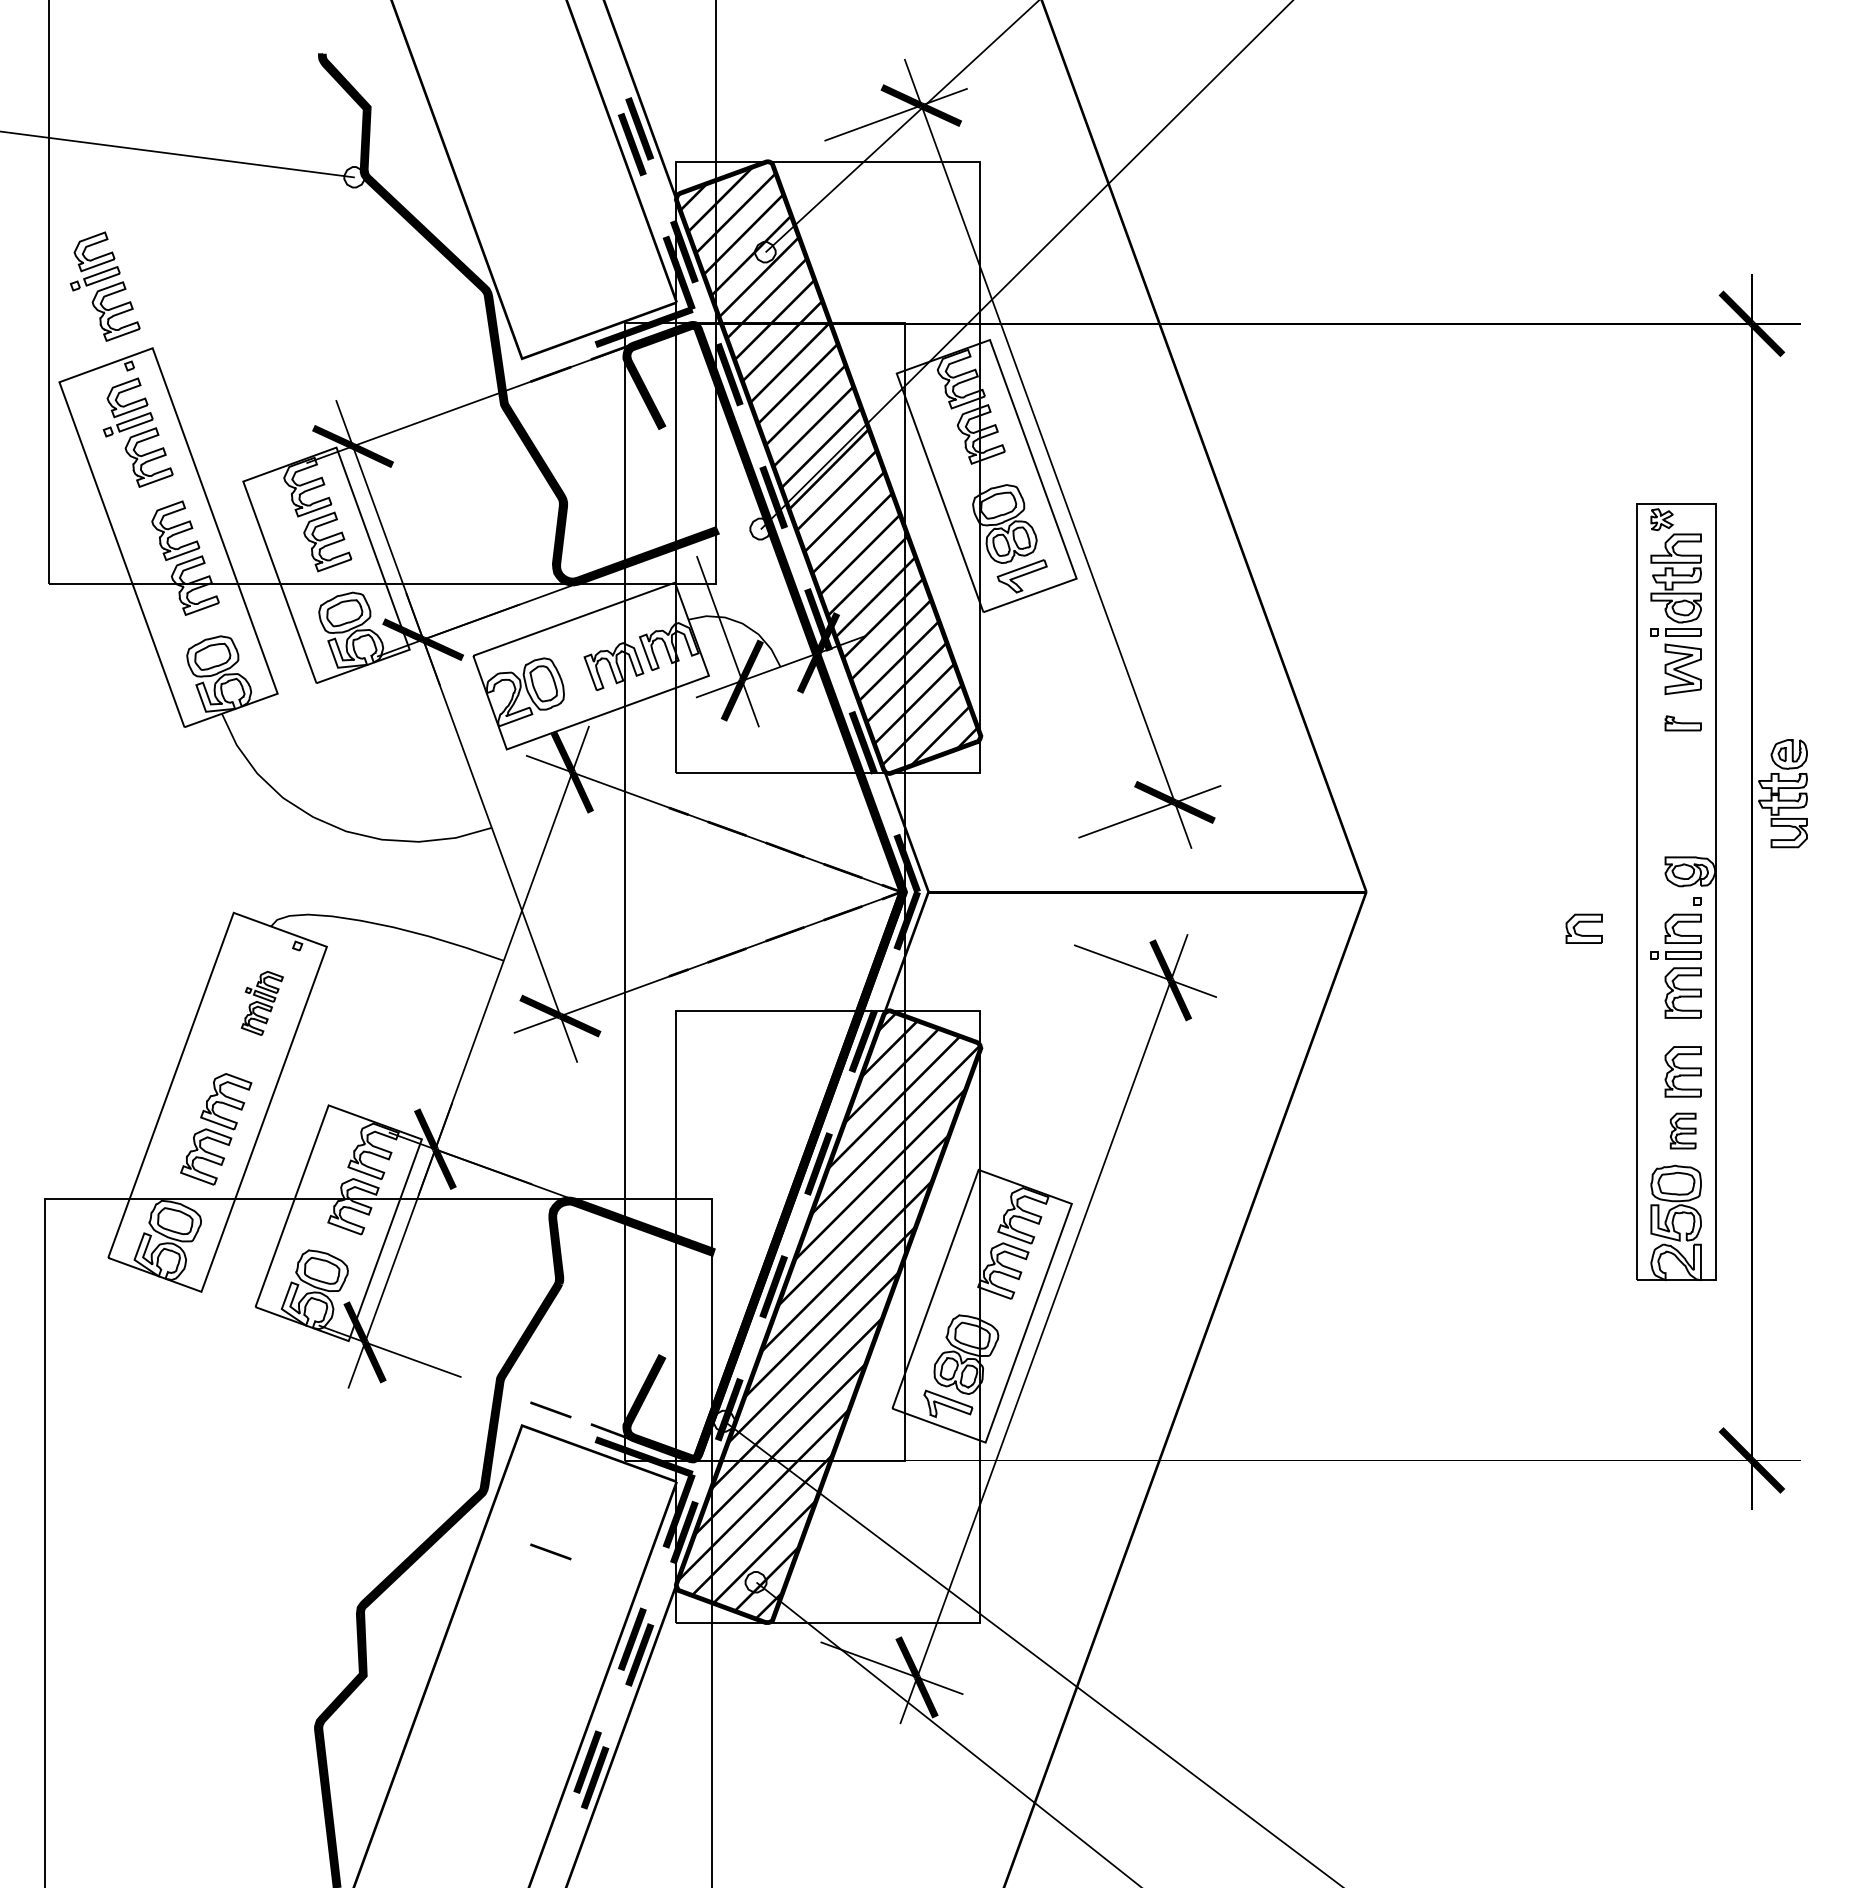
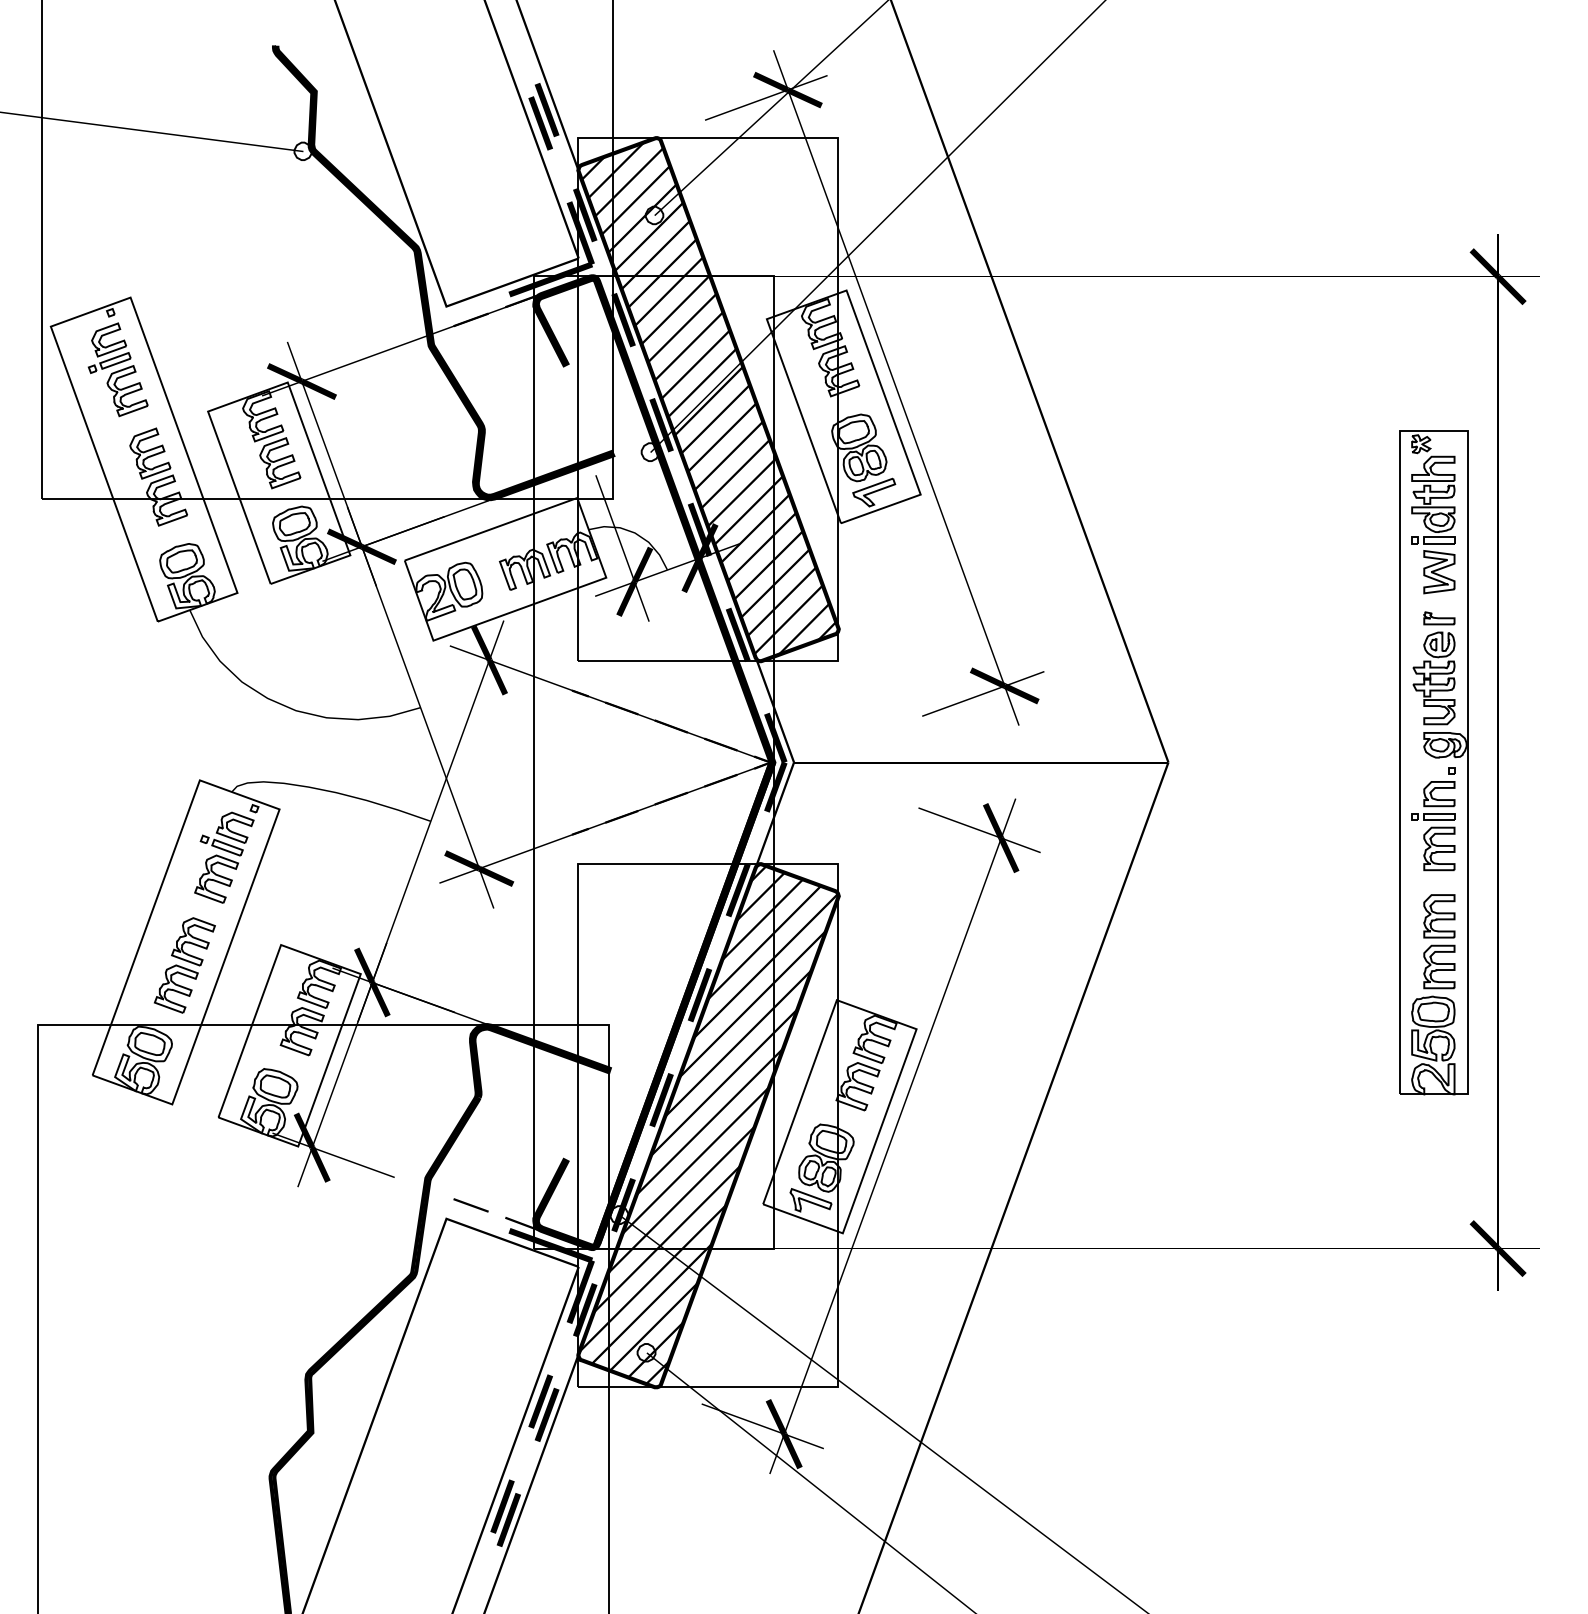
part: (104, 286) -> (89, 244), removed
part: (1782, 793) -> (1433, 678), moved
part: (1583, 928) -> (1354, 793), removed
part: (262, 1003) -> (224, 857), size x1.67
part: (1682, 1130) -> (1438, 966), size x1.43
line: (550, 1551) -> (470, 1326), removed

